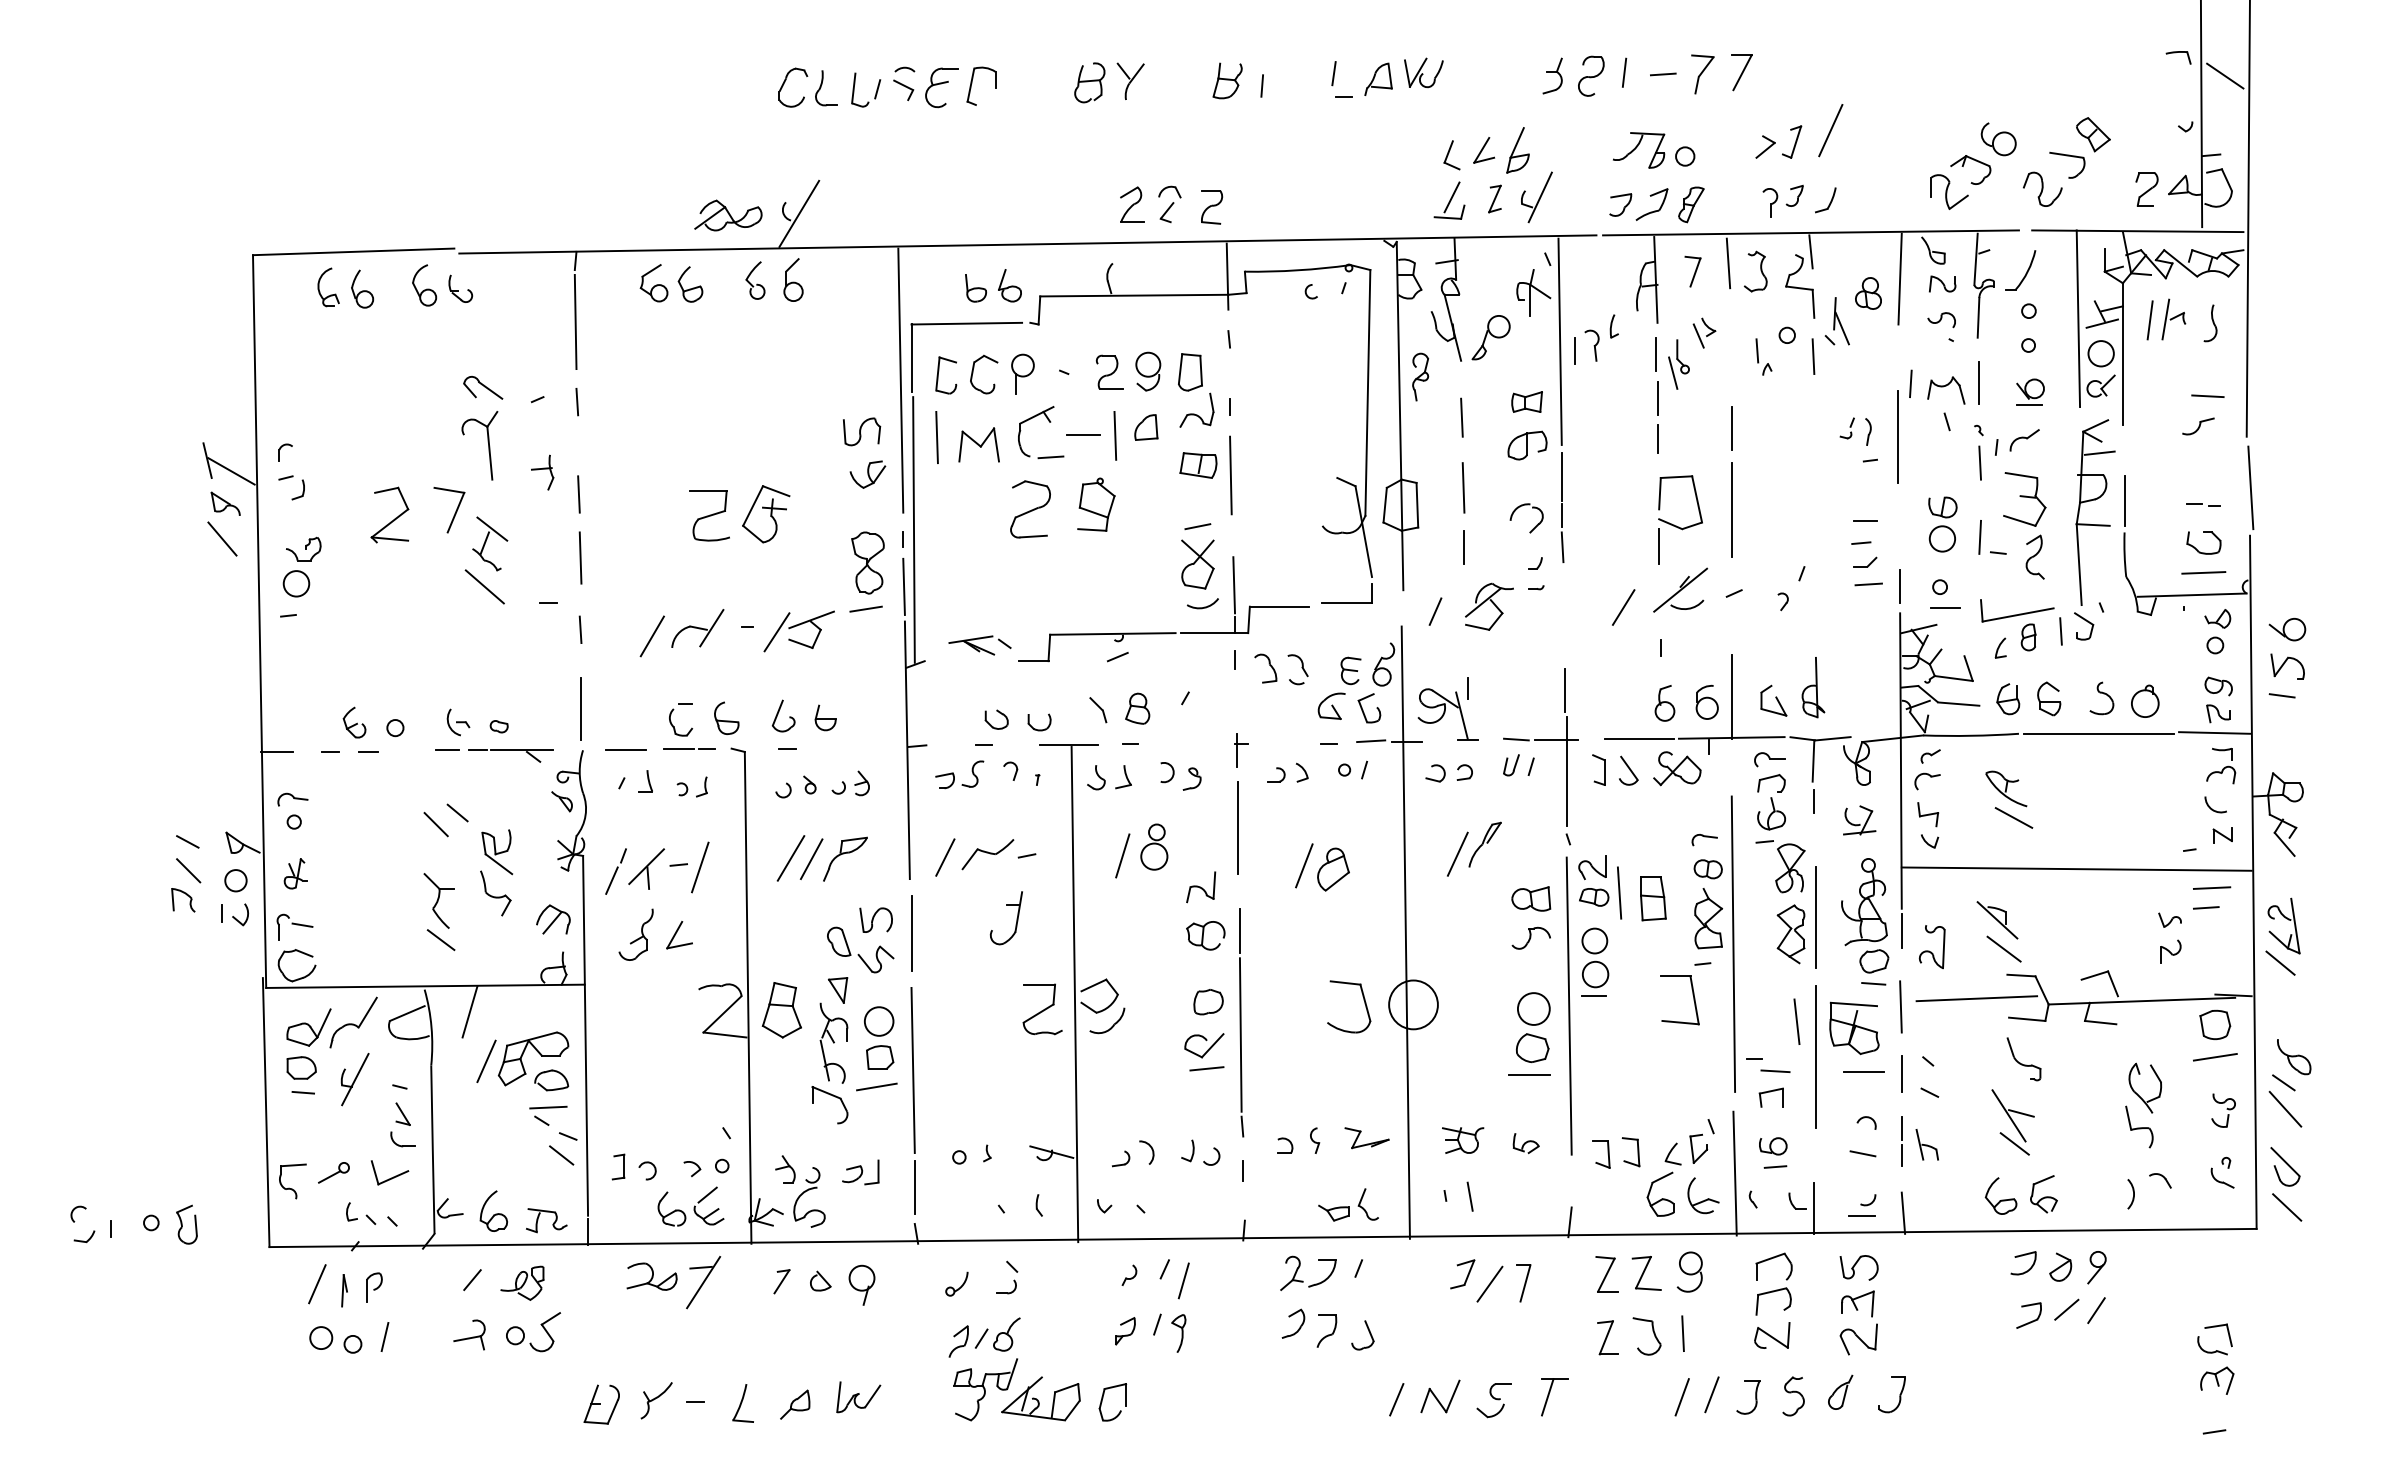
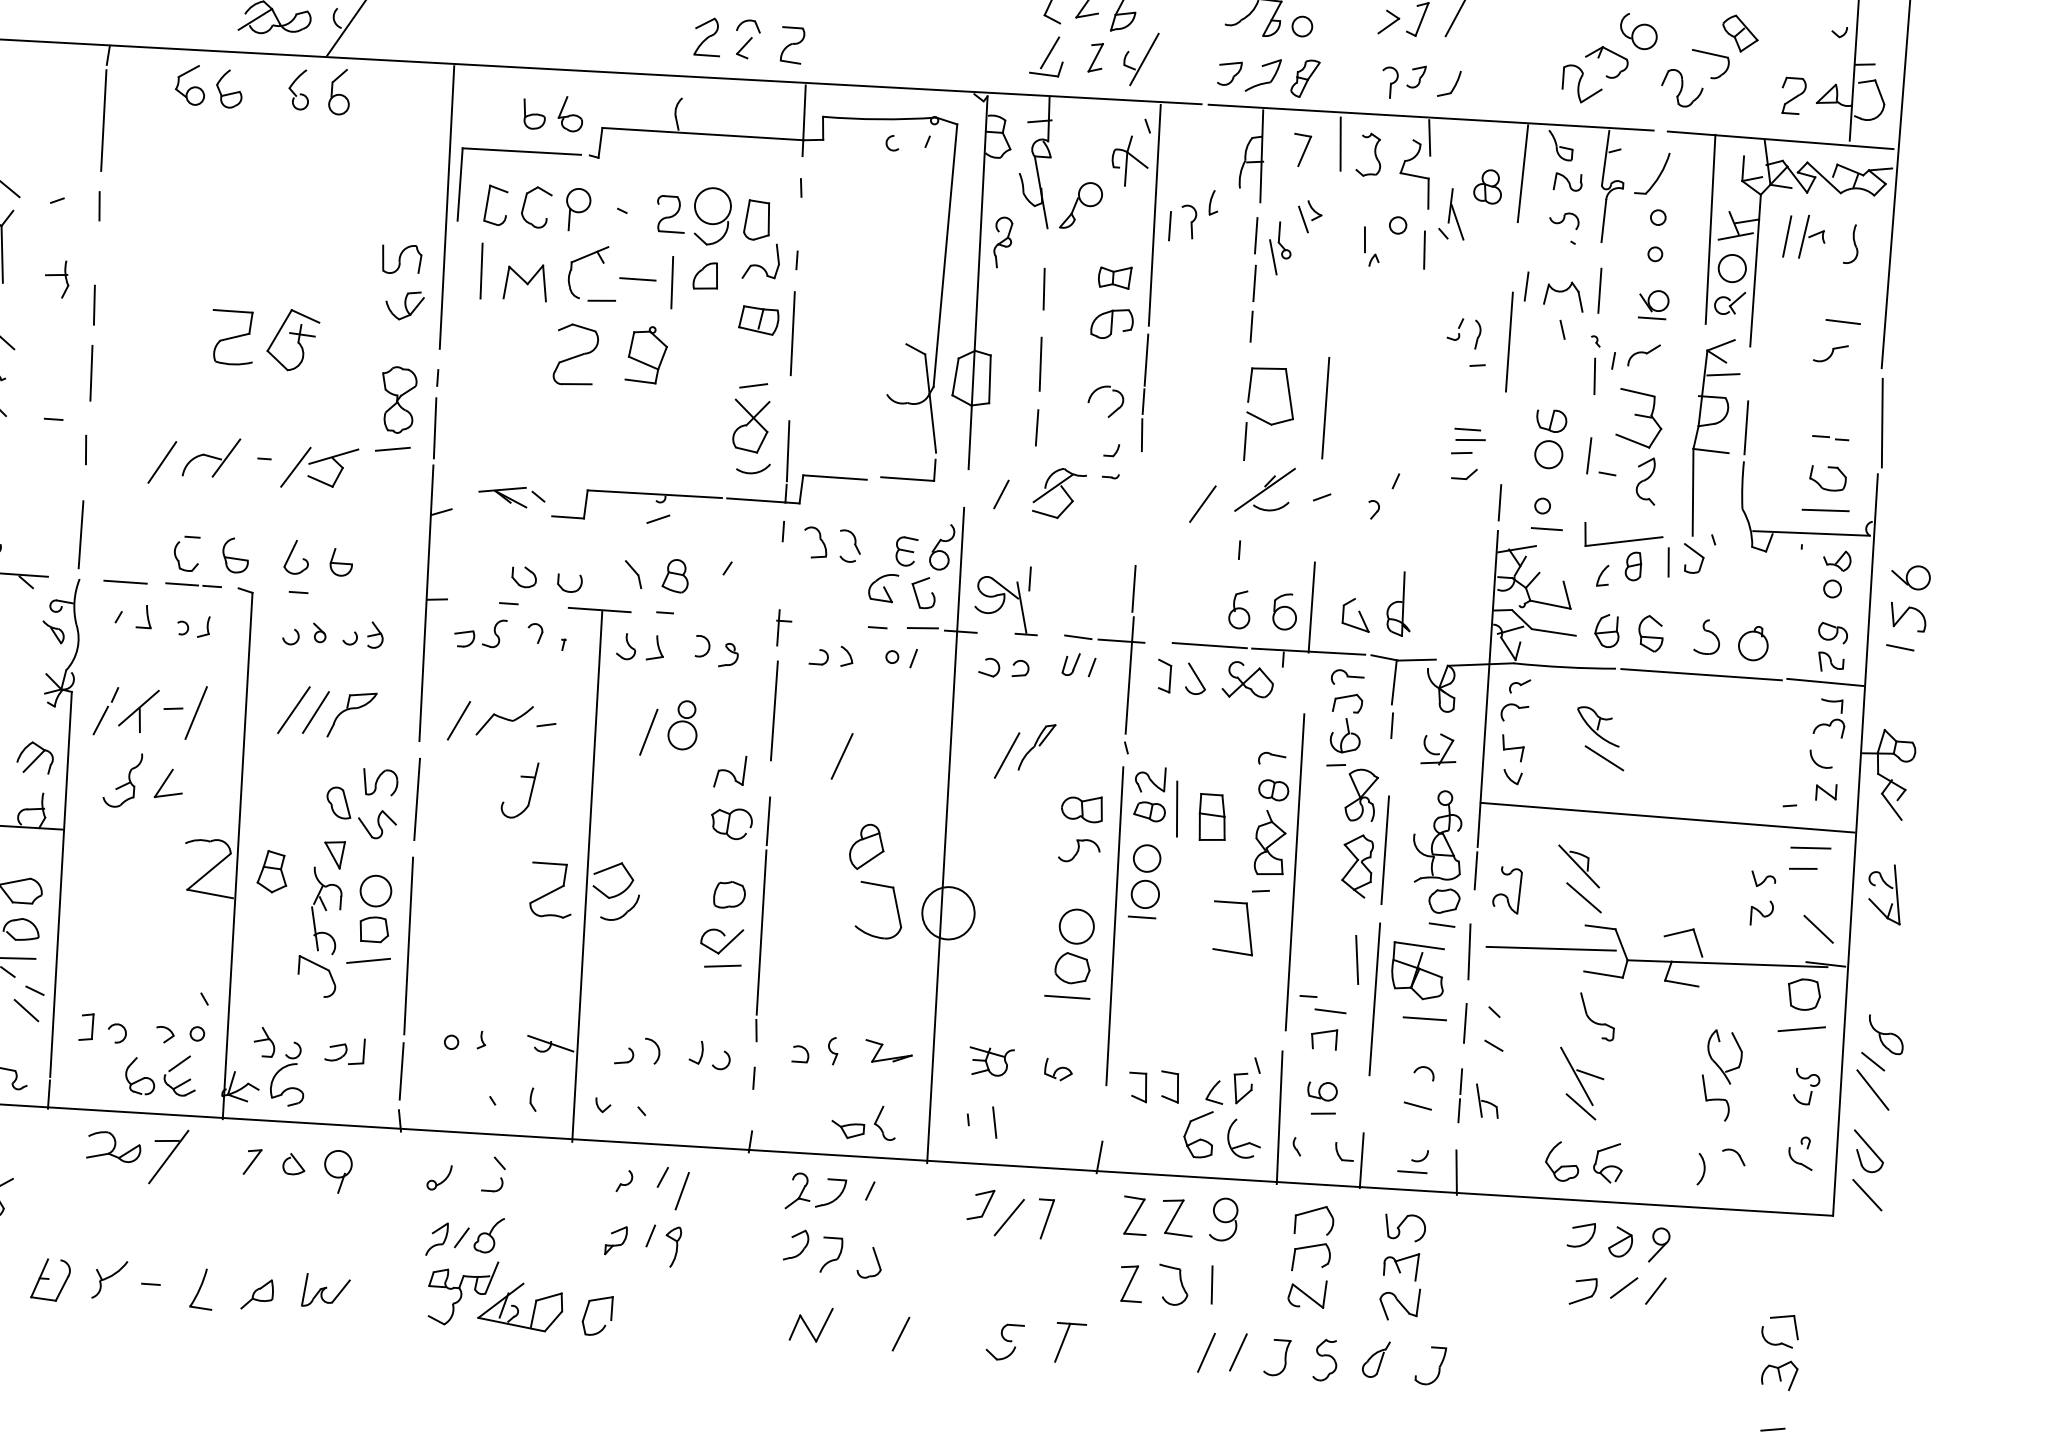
part: (1148, 371) -> (712, 216), size x1.4
line: (1731, 428) -> (1331, 320), removed
line: (913, 529) -> (449, 367), removed
line: (1868, 584) -> (1470, 440), moved
part: (1333, 869) -> (867, 846), moved
line: (2280, 962) -> (1818, 928), moved
part: (781, 1010) -> (272, 872), size x0.7
part: (1440, 1396) -> (811, 1324), moved

